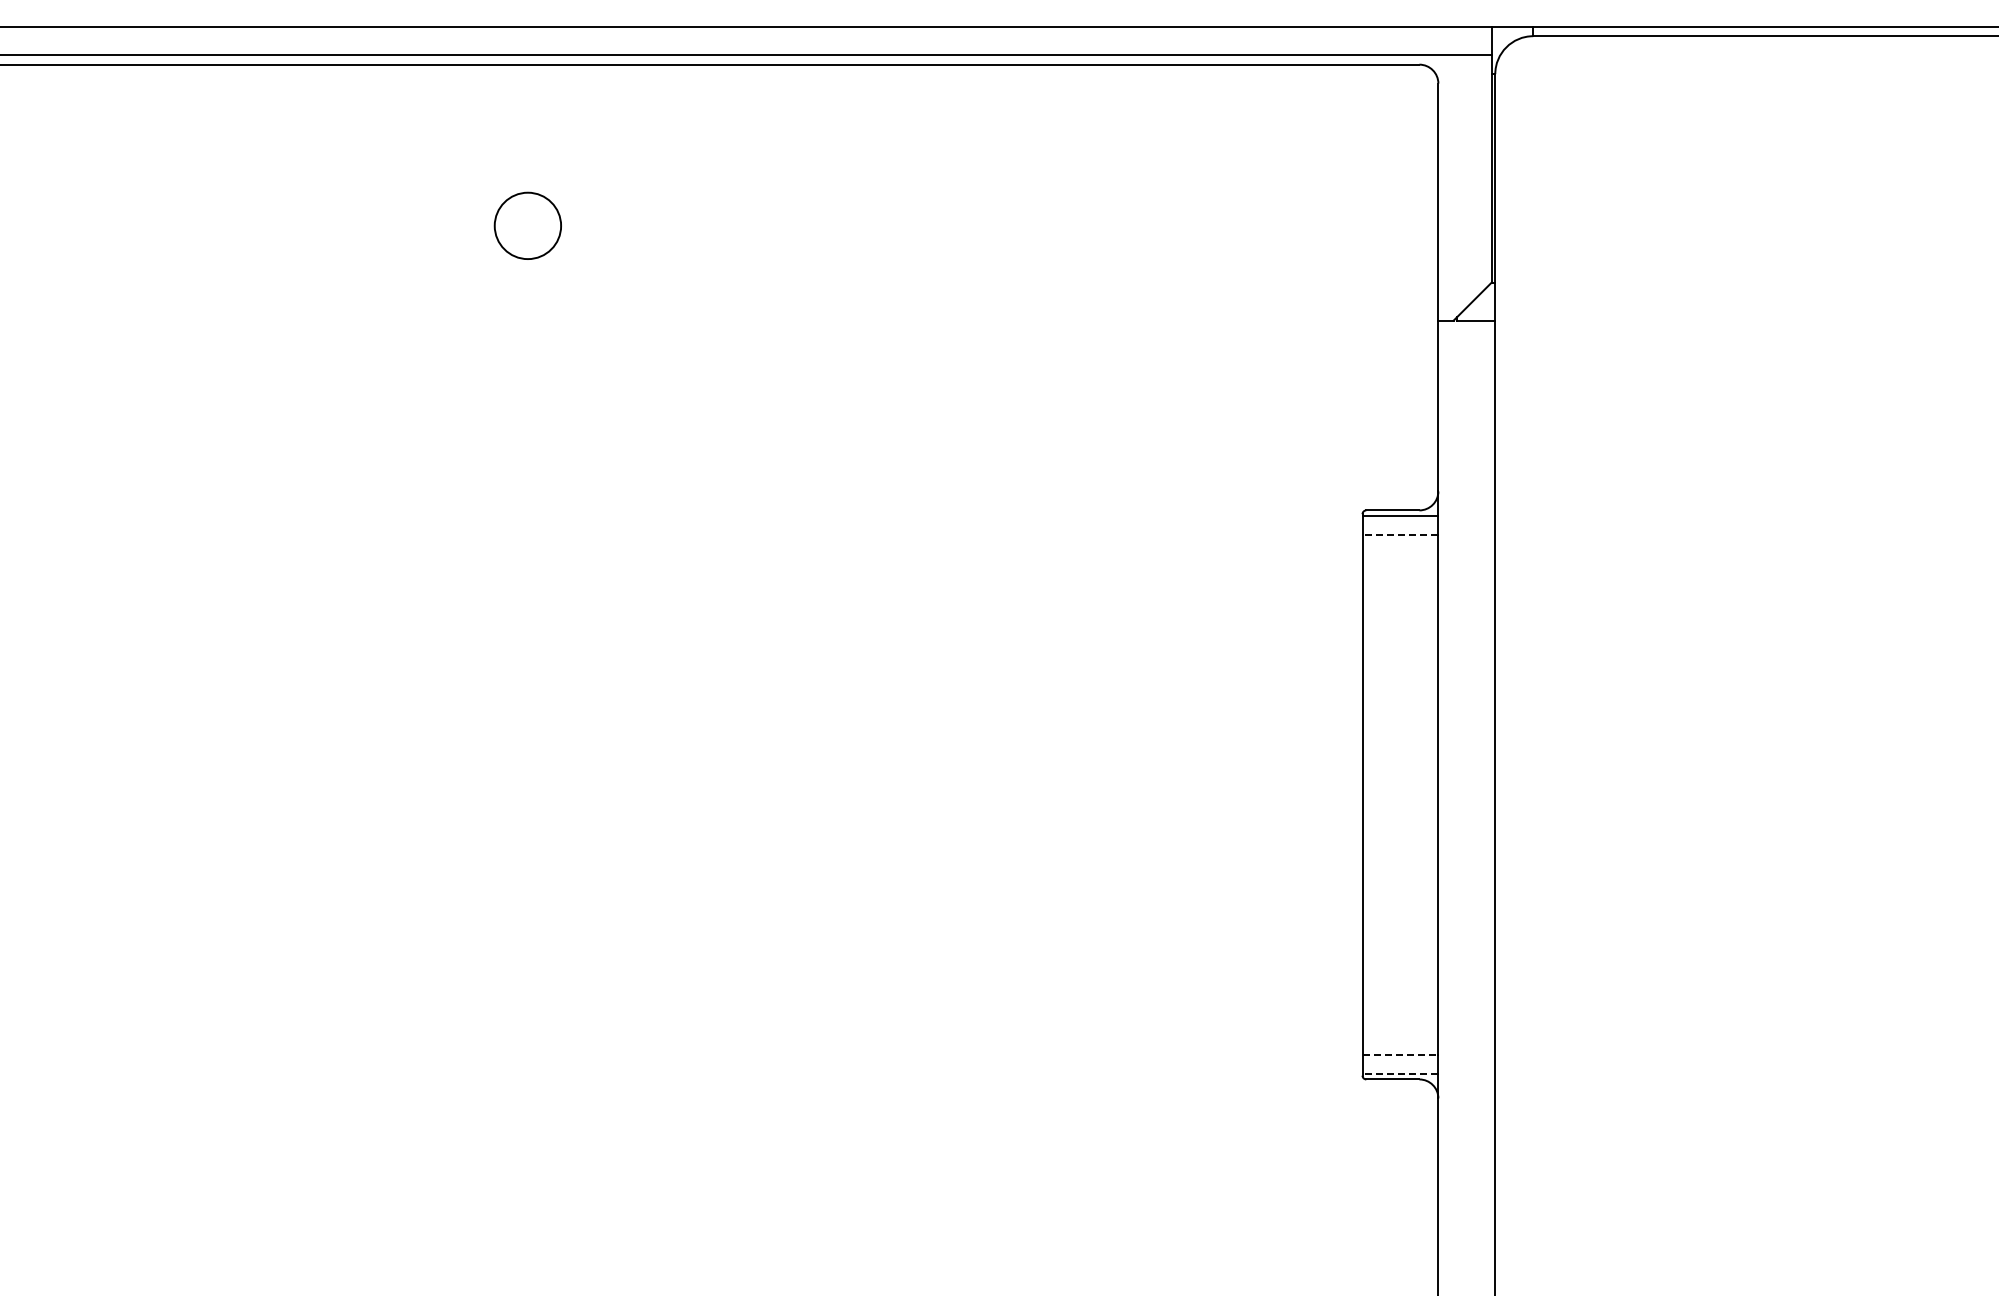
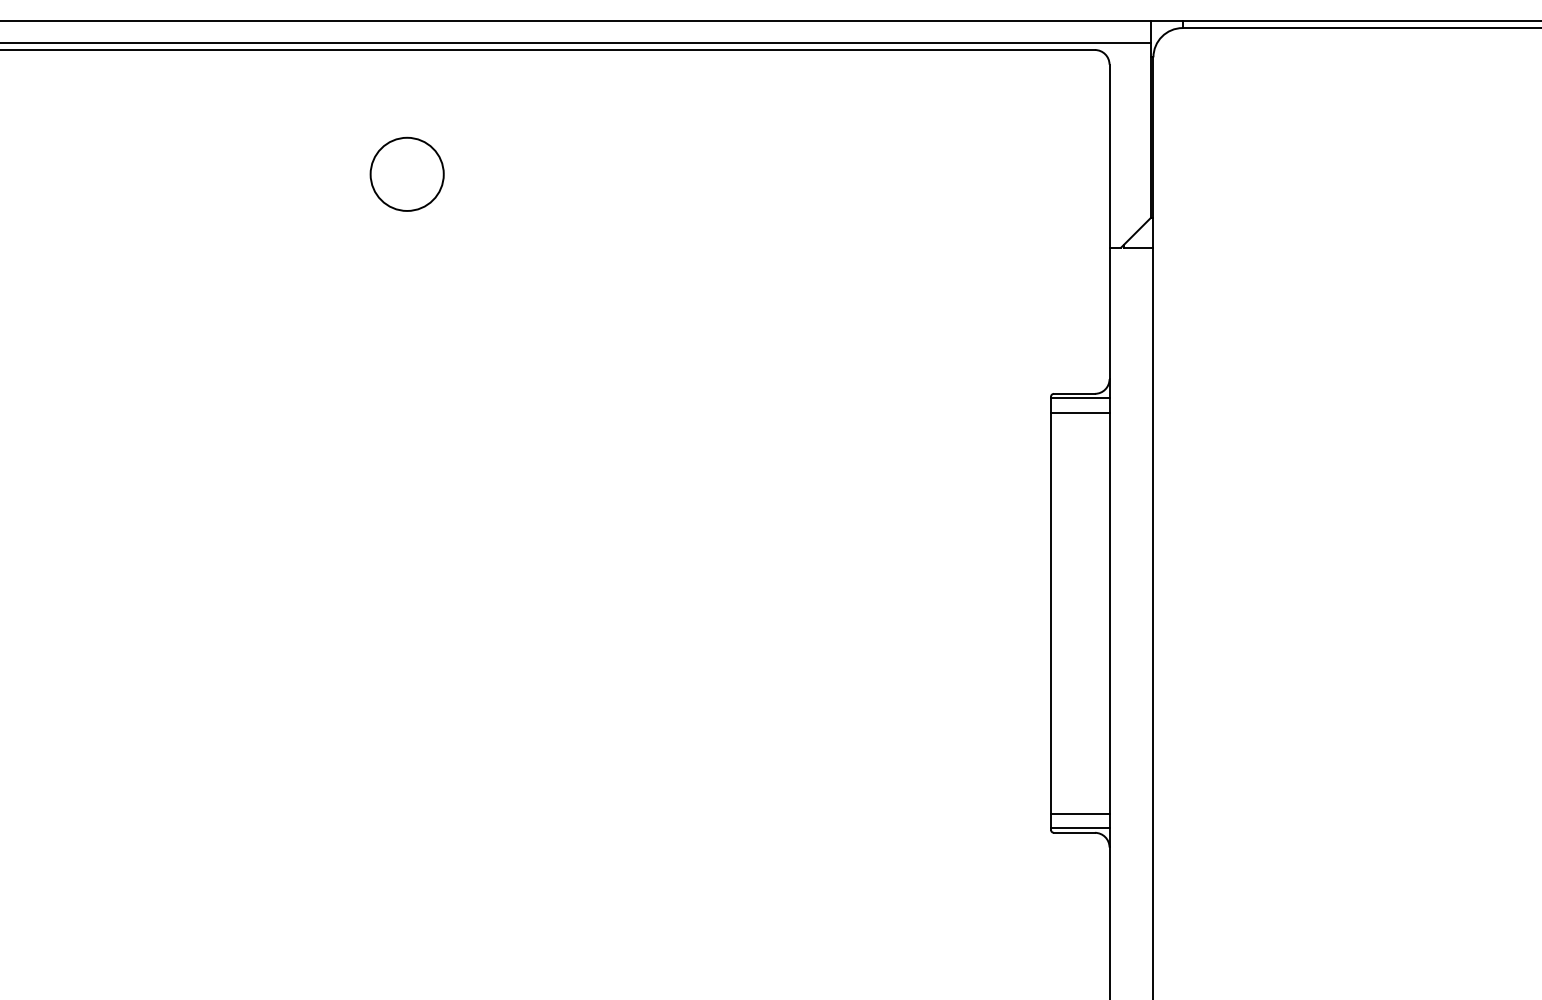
circle: (527, 225) -> (406, 174), size x1.43
line: (1400, 535) -> (1080, 413), dashed -> solid
line: (1400, 1054) -> (1080, 813), dashed -> solid
line: (1400, 1073) -> (1080, 828), dashed -> solid

